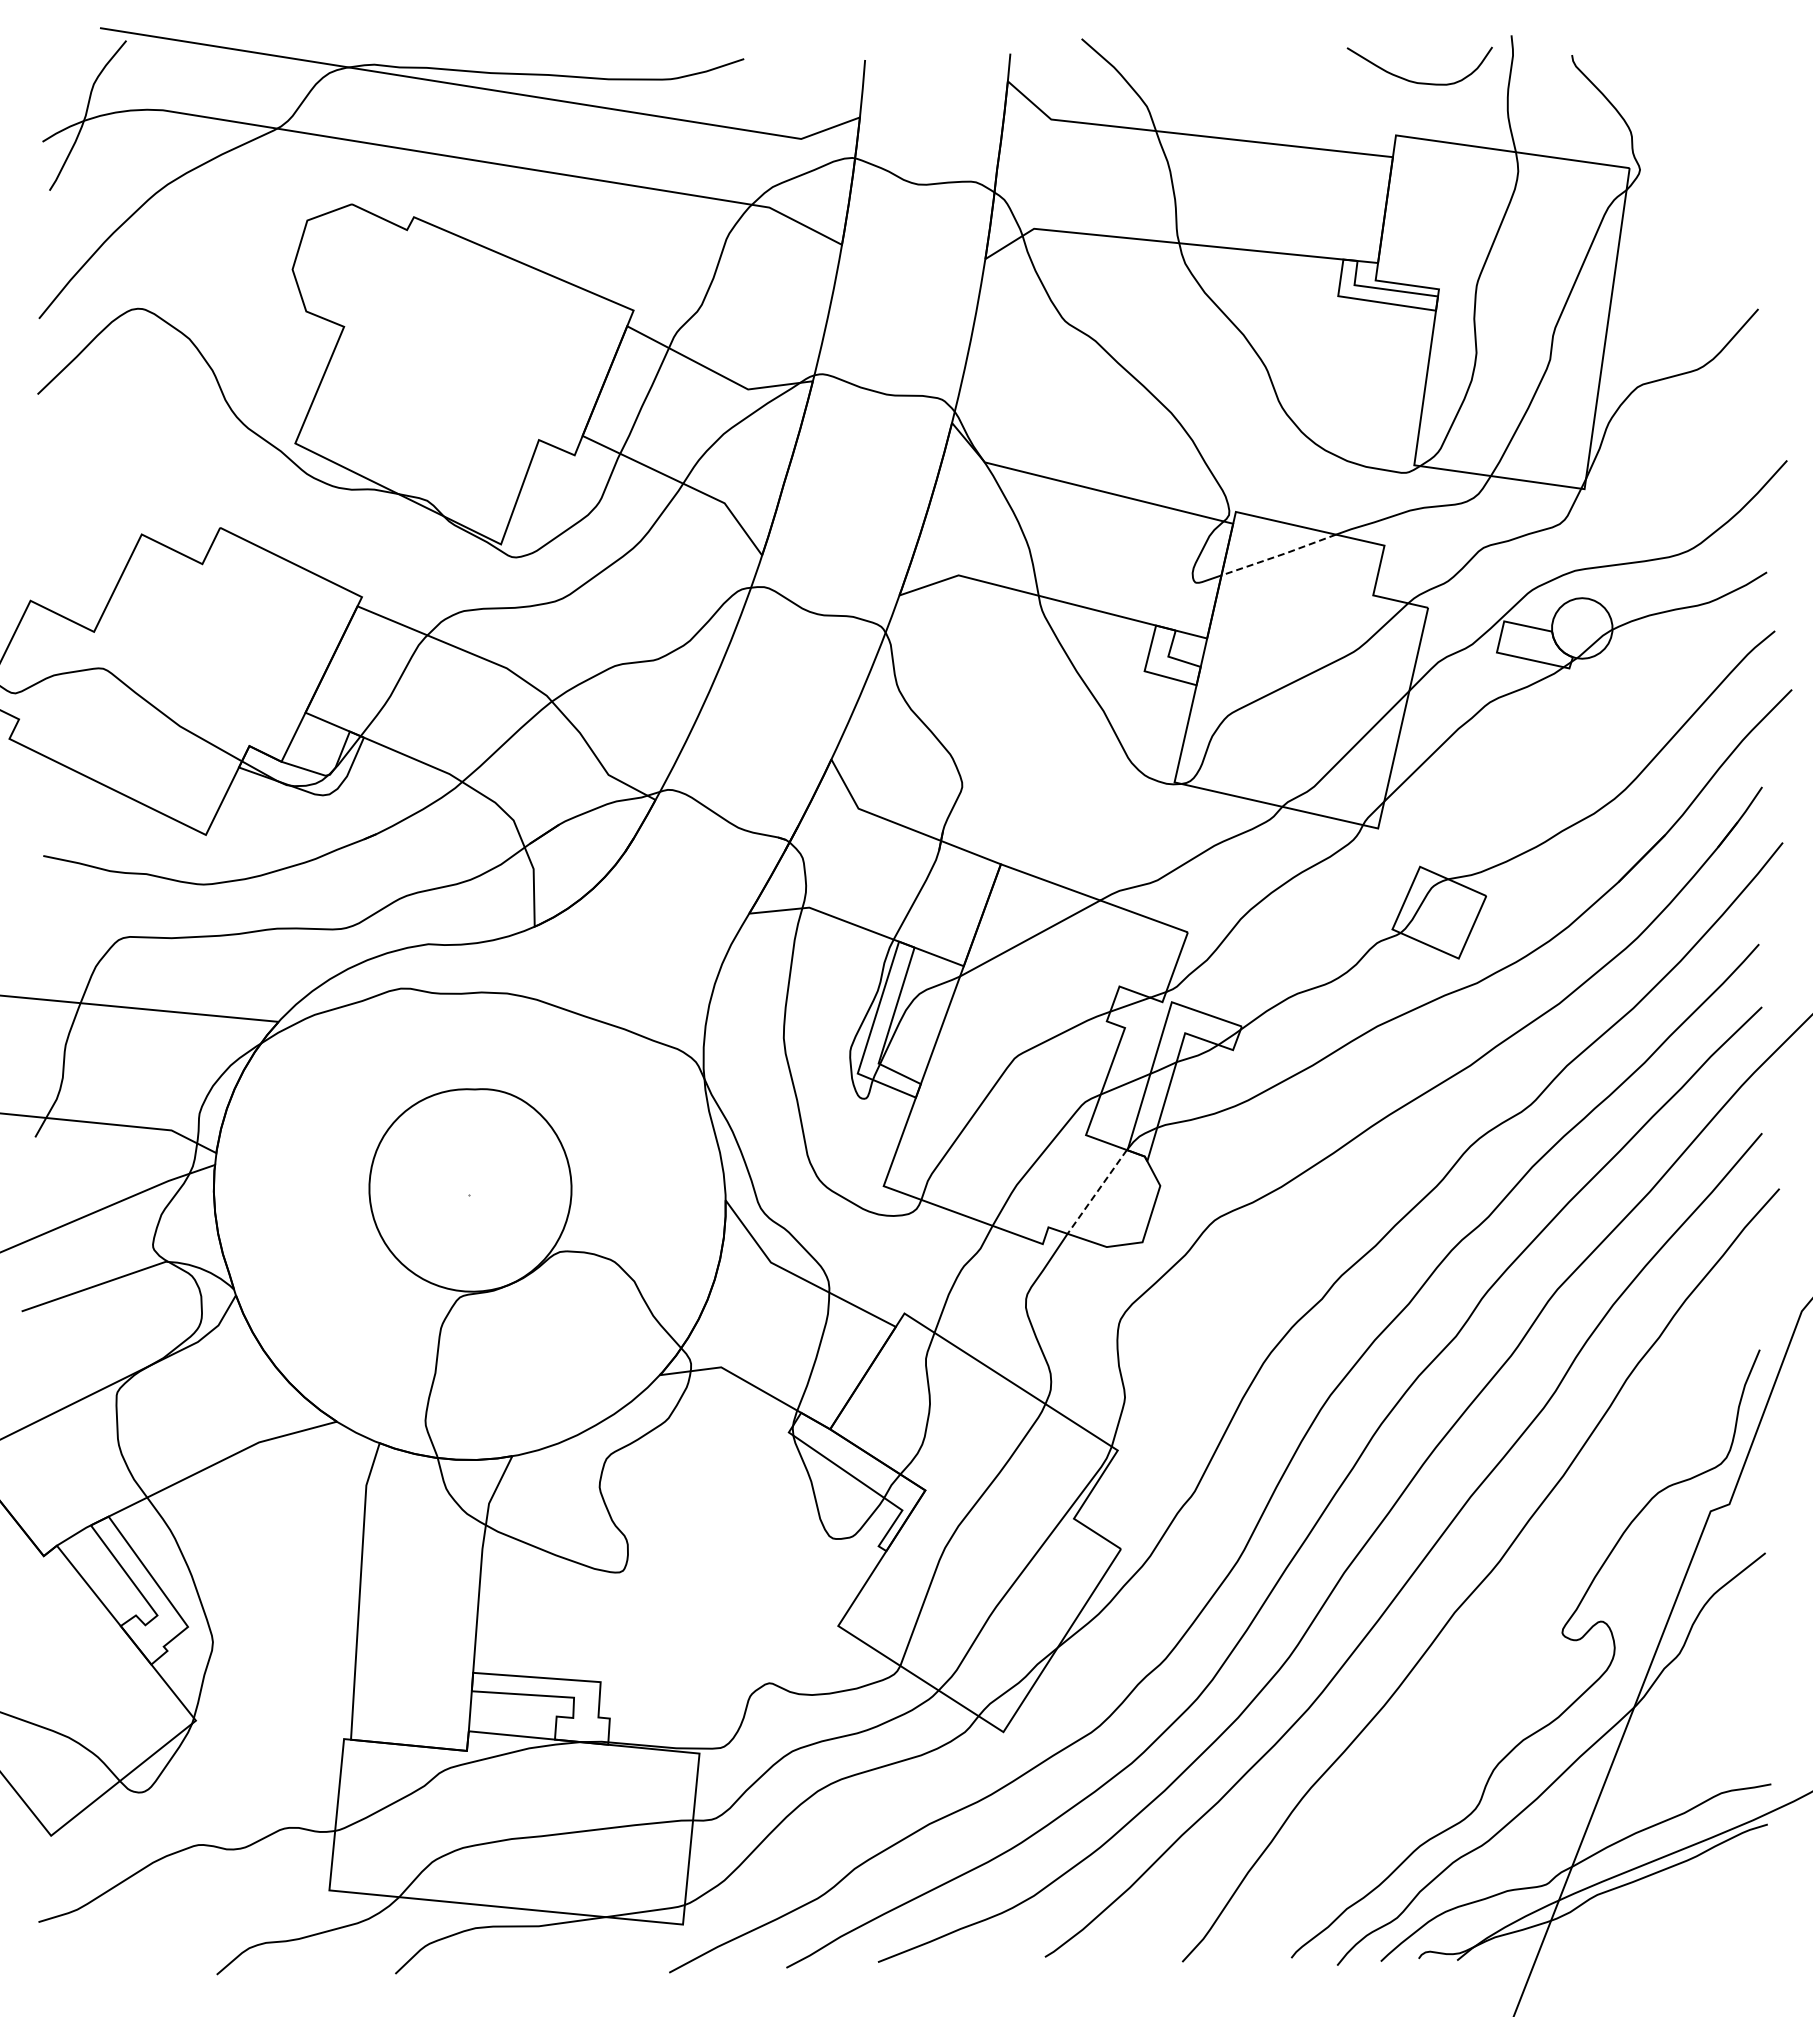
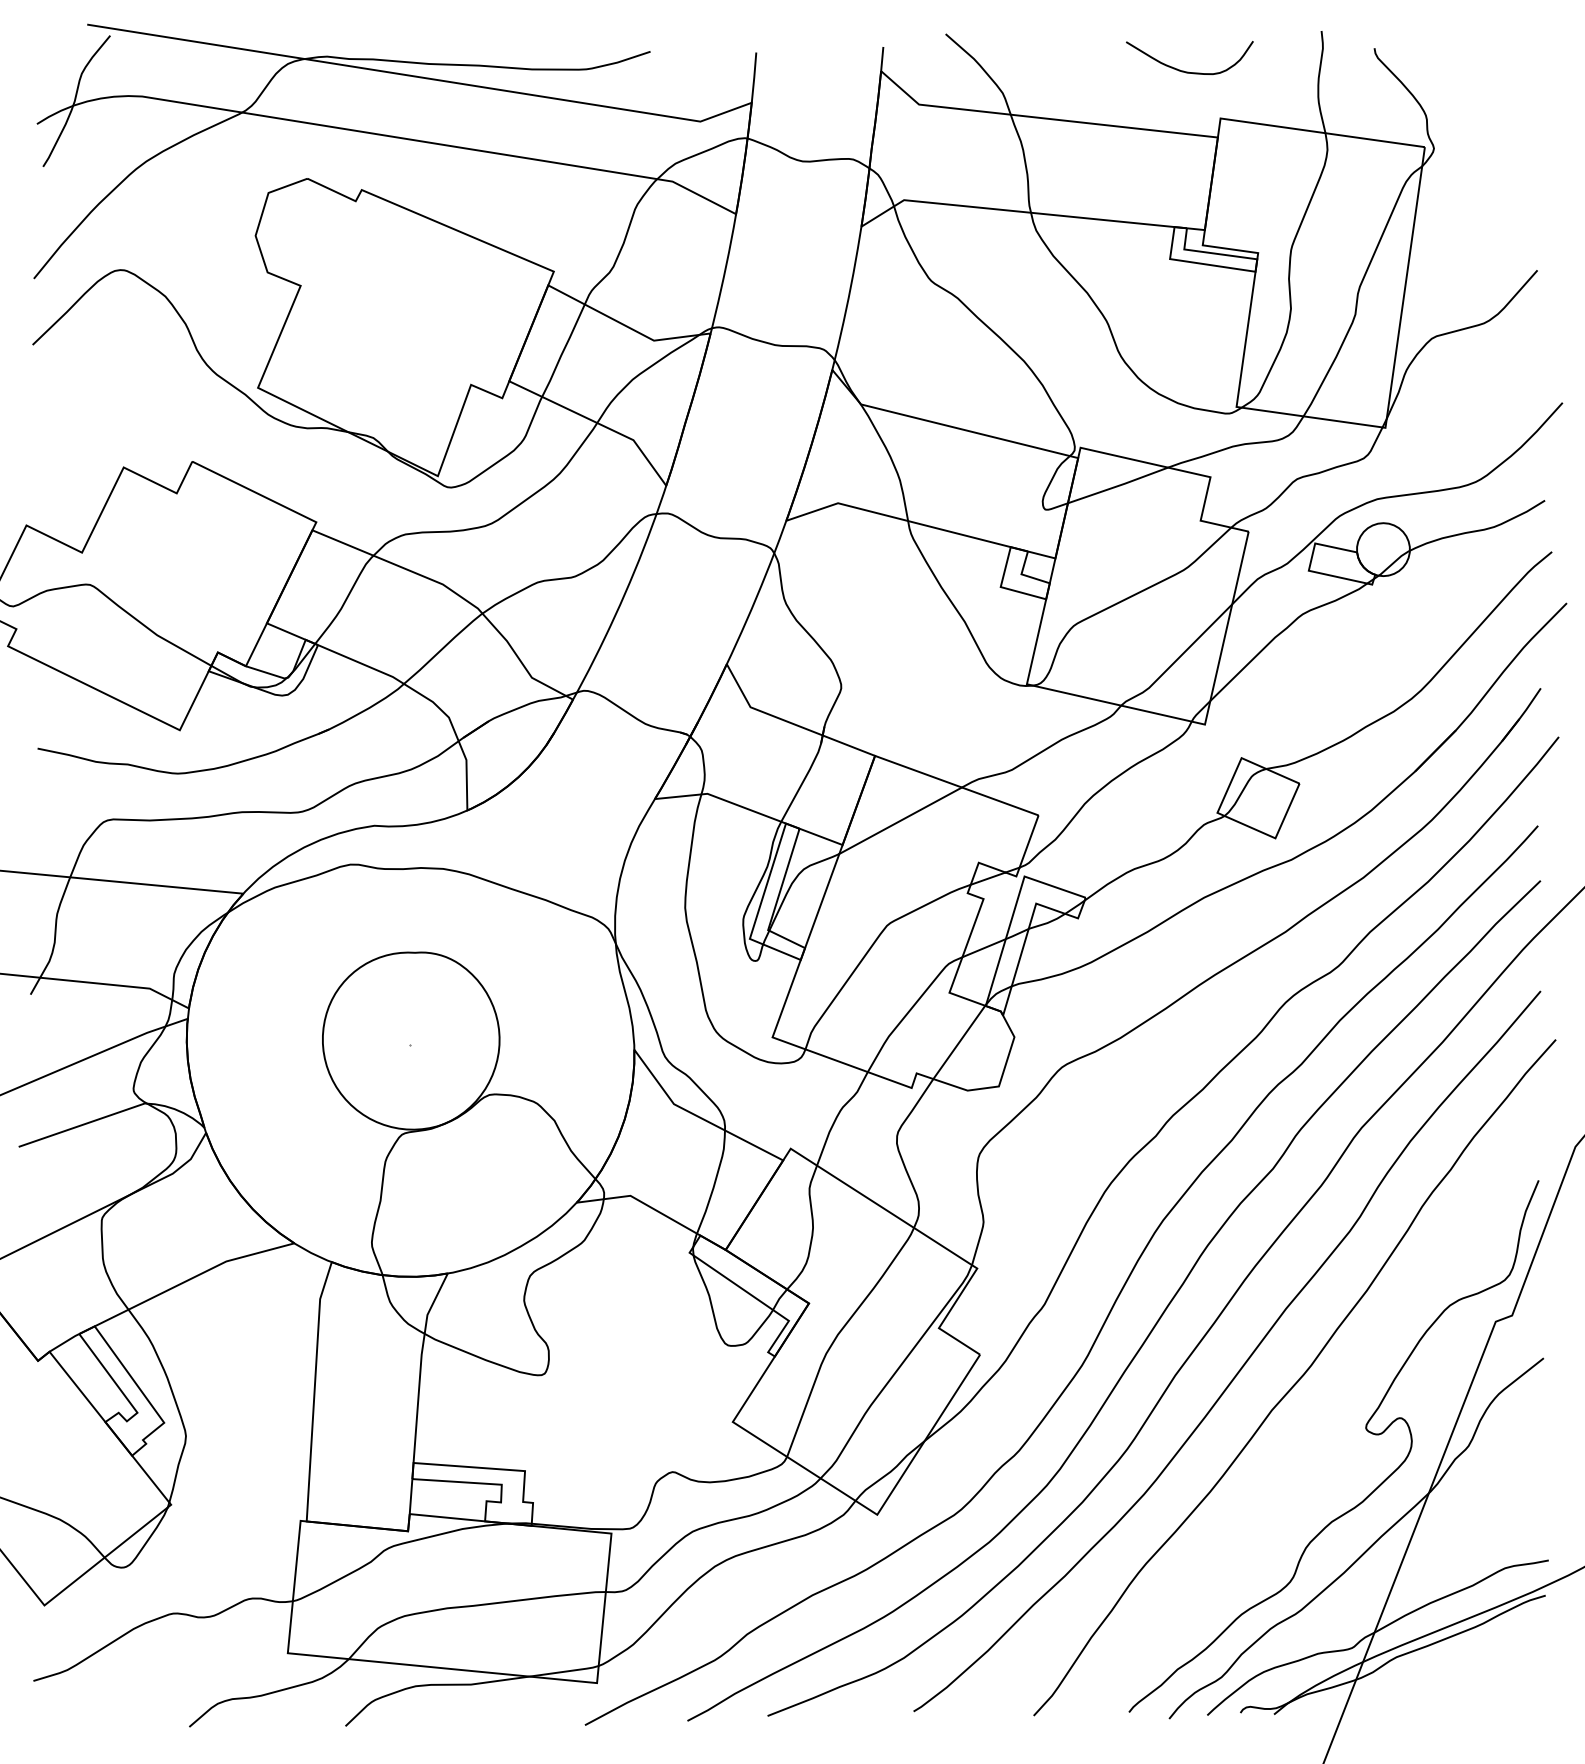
curve: (1416, 81) -> (1186, 71), moved
line: (1279, 555) -> (1118, 485), dashed -> solid
line: (1096, 1192) -> (958, 1042), dashed -> solid

